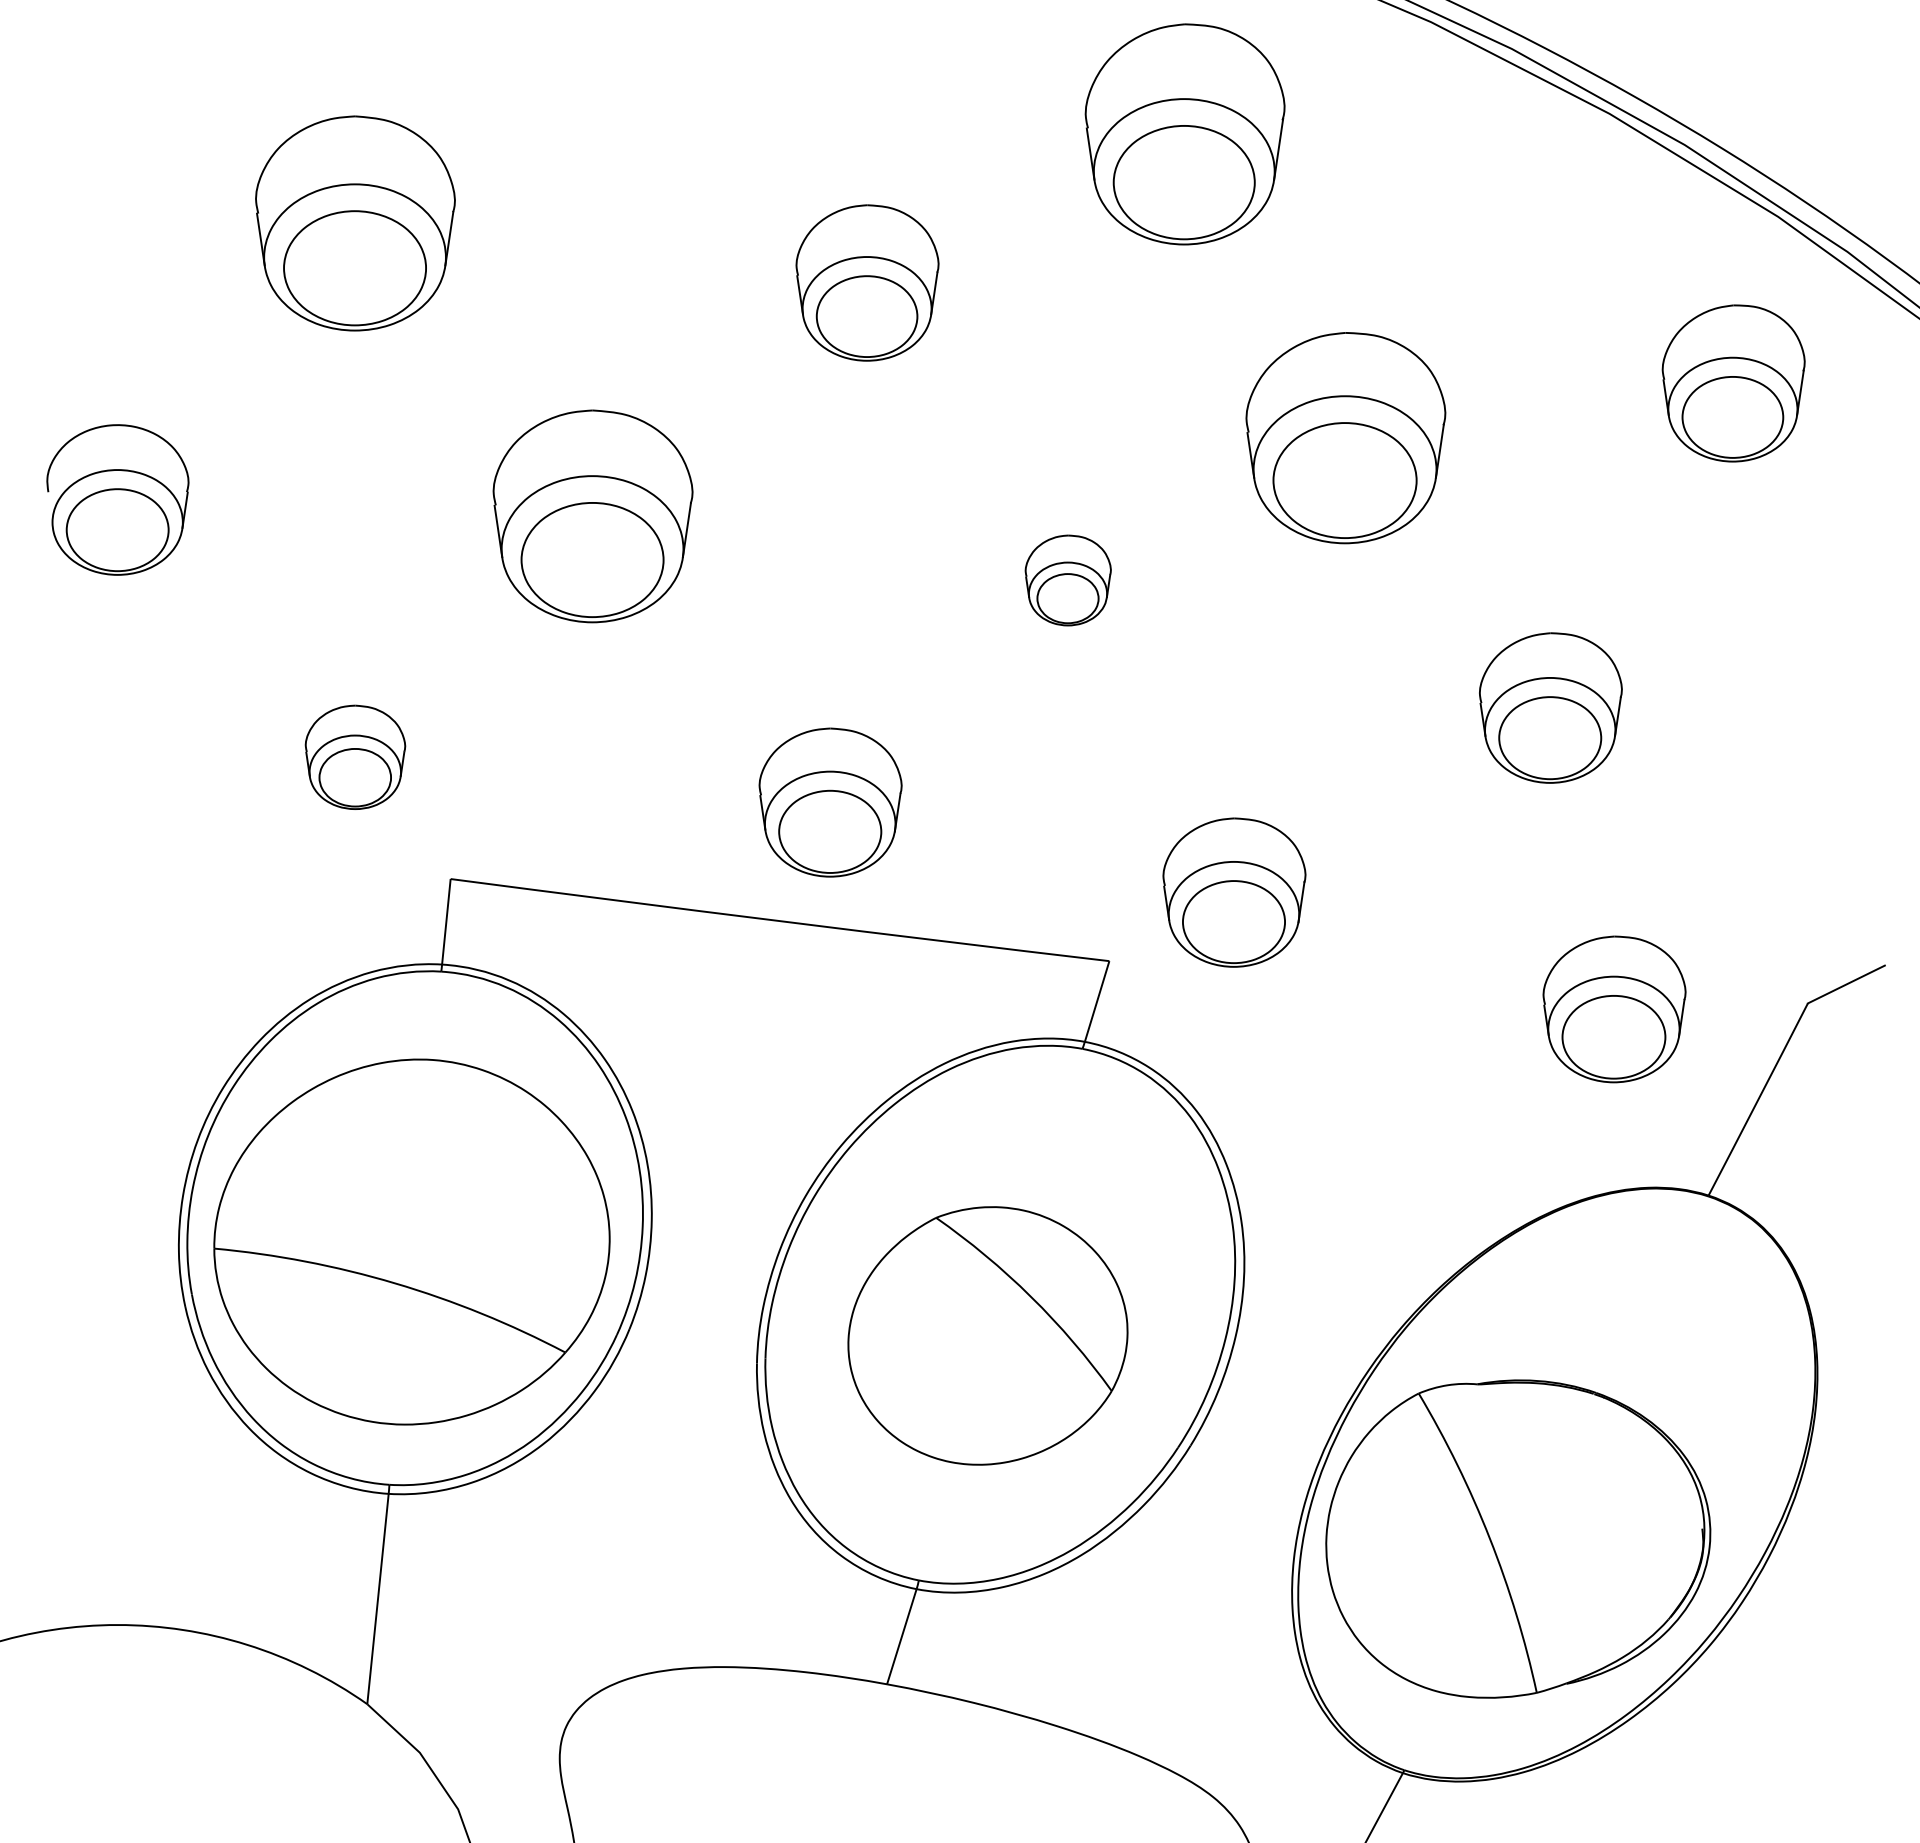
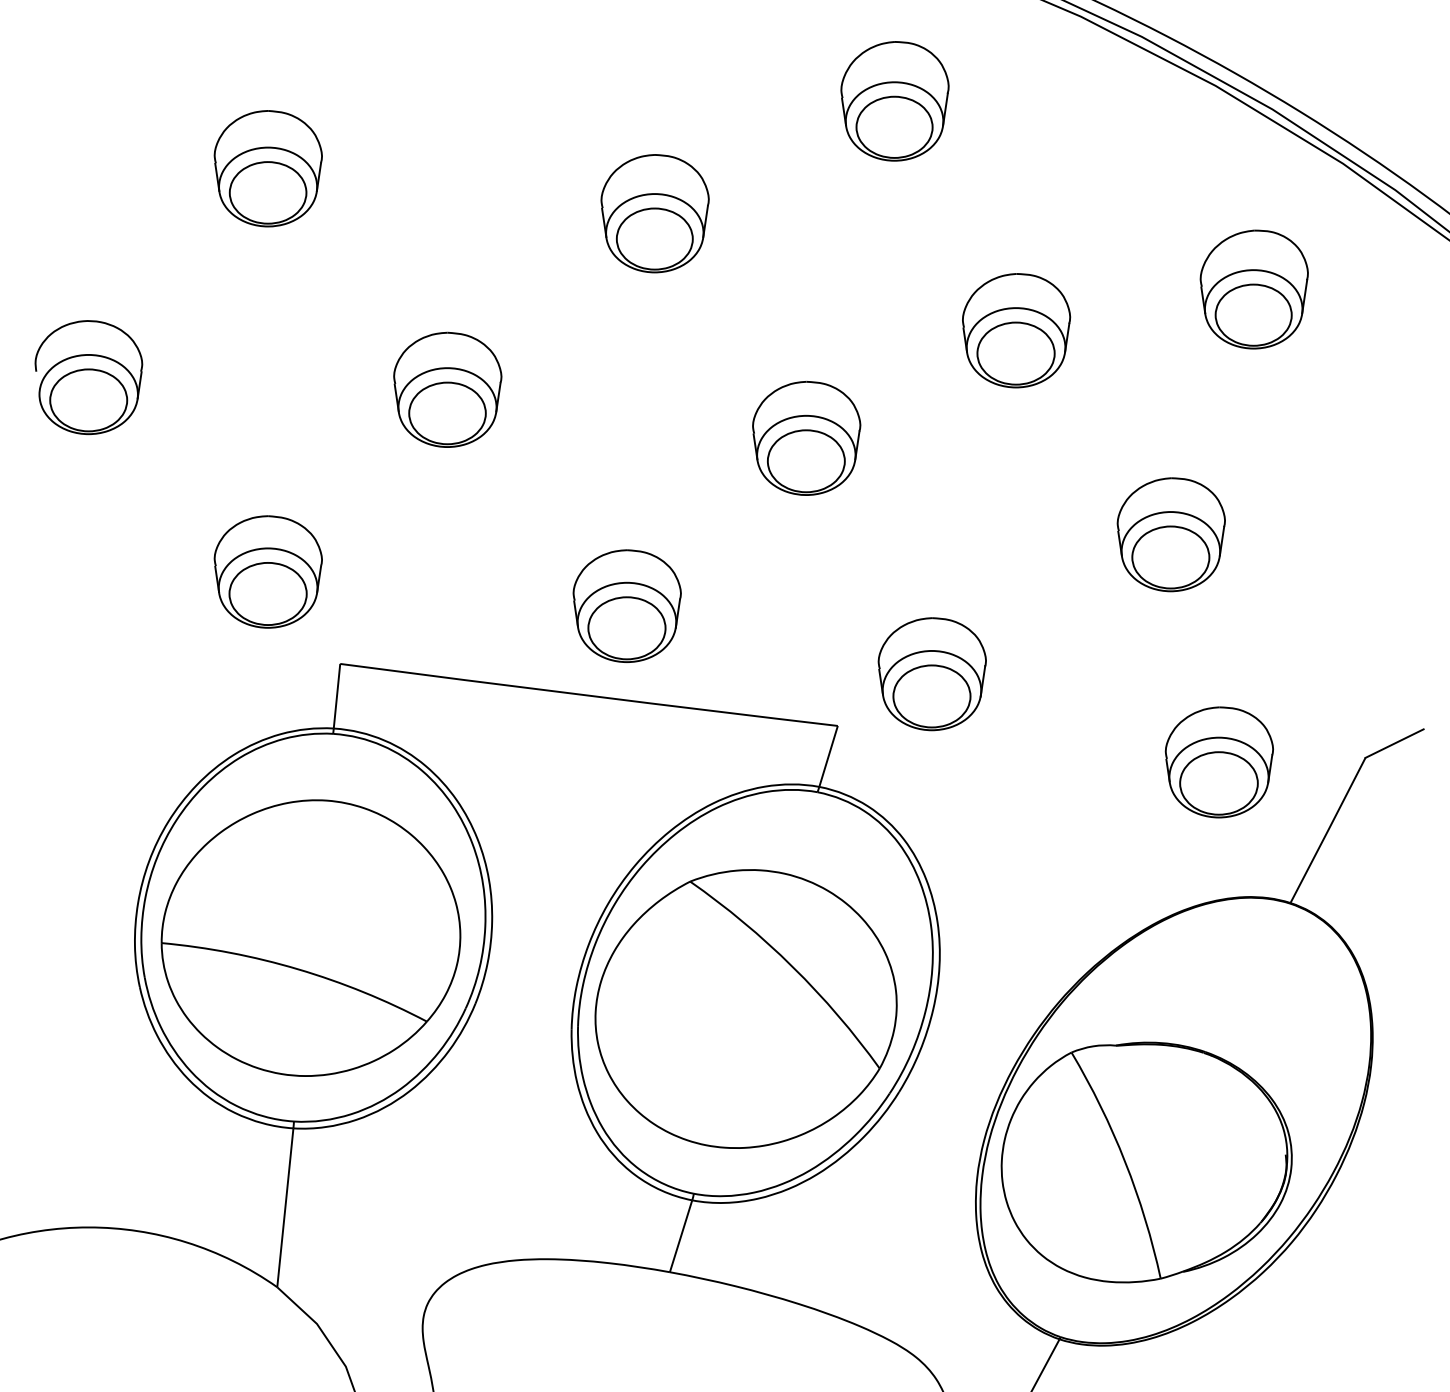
part: (1184, 133) -> (894, 100), size x0.71
part: (355, 223) -> (268, 168), size x0.71
part: (1733, 383) -> (1254, 289), moved
part: (1345, 437) -> (1016, 330), size x0.71
part: (592, 515) -> (447, 389), size x0.71
part: (1068, 580) -> (806, 438), size x1.67
part: (355, 757) -> (268, 572), size x1.43
part: (987, 1335) -> (745, 1008), size x1.43

